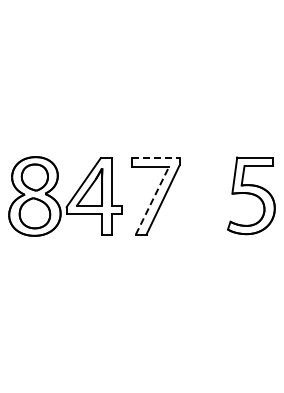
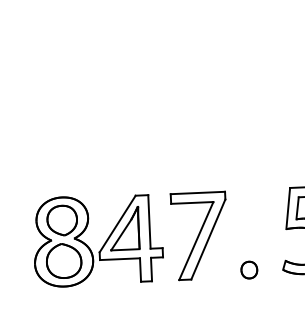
line: (156, 158) -> (198, 193), dashed -> solid
line: (152, 200) -> (196, 240), dashed -> solid
part: (197, 228) -> (248, 270), added

